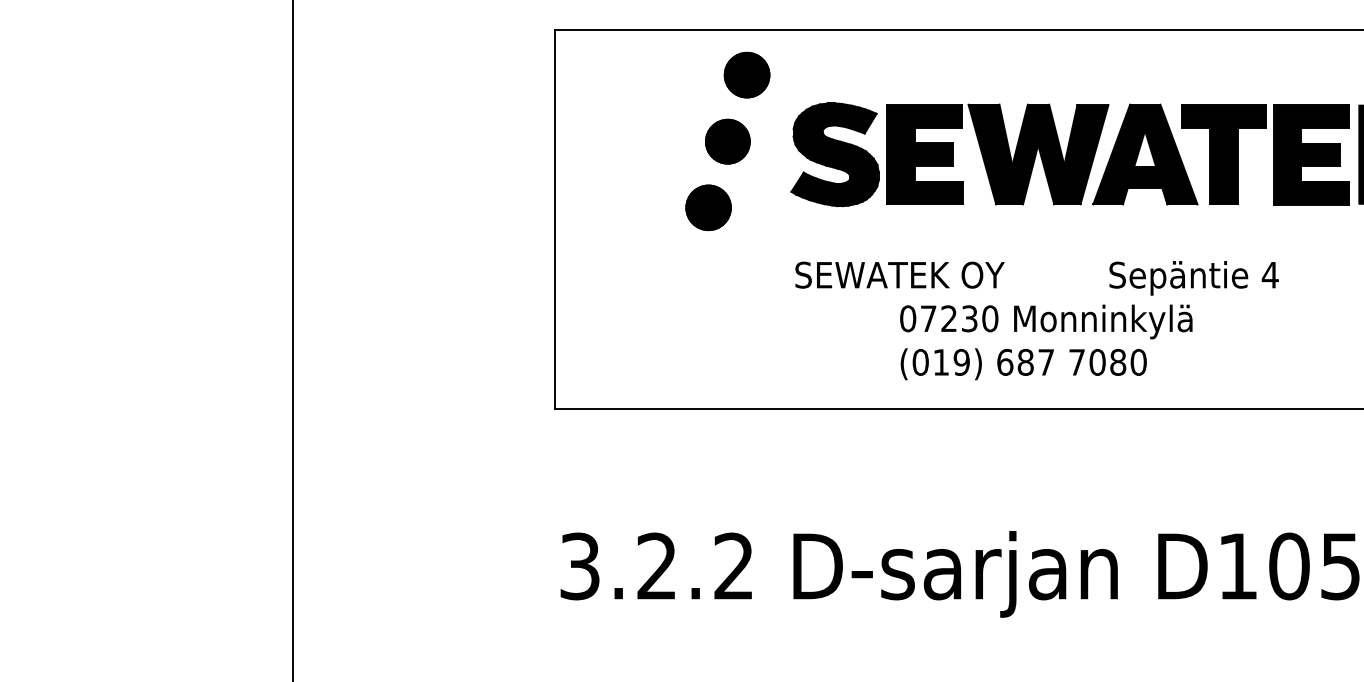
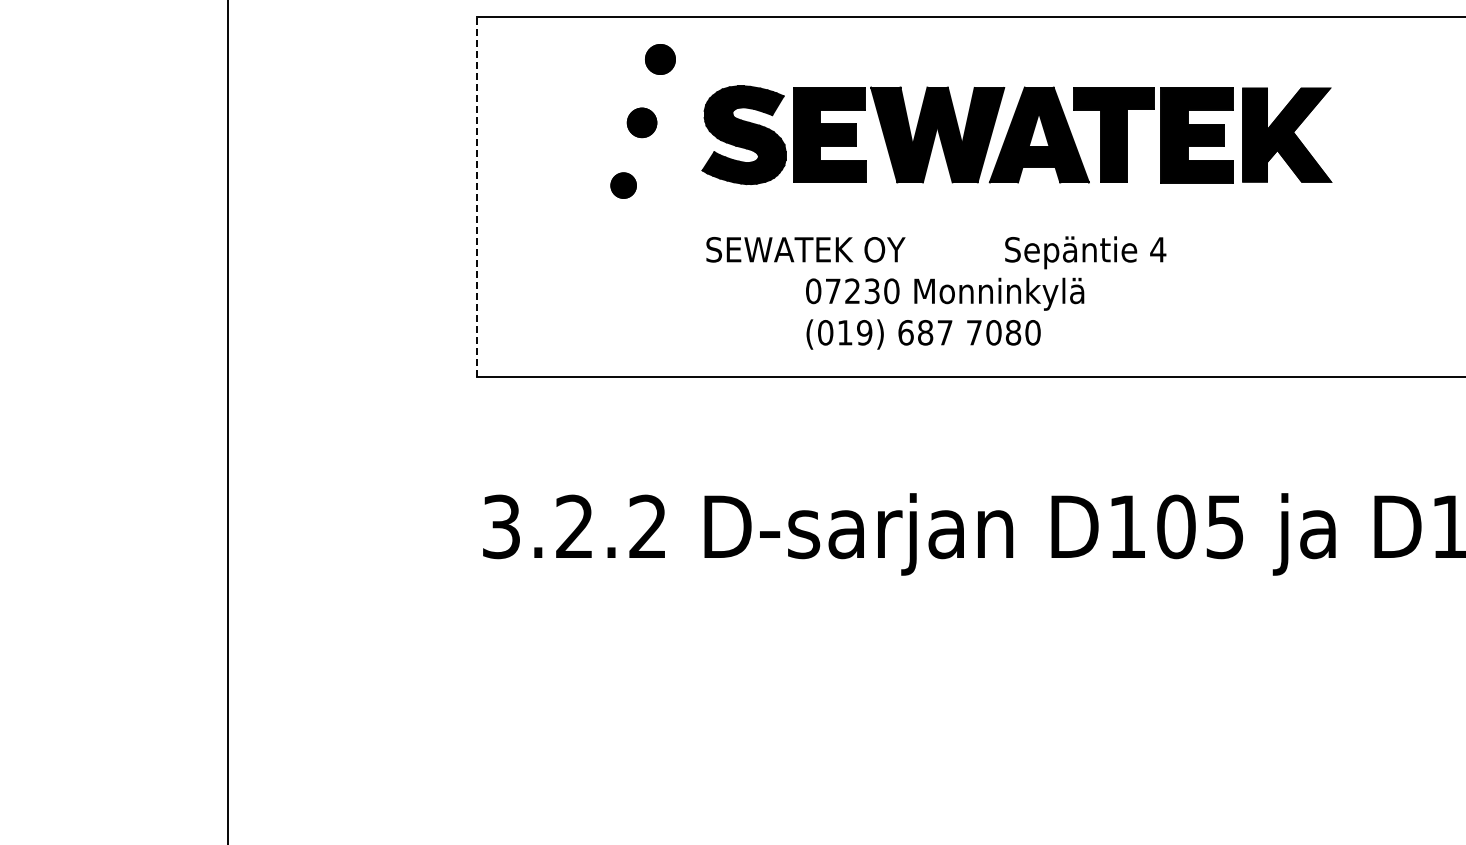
part: (747, 75) -> (660, 59), size x0.7
part: (727, 141) -> (641, 122), size x0.7
part: (708, 207) -> (623, 185), size x0.6
line: (554, 219) -> (477, 196), solid -> dashed

